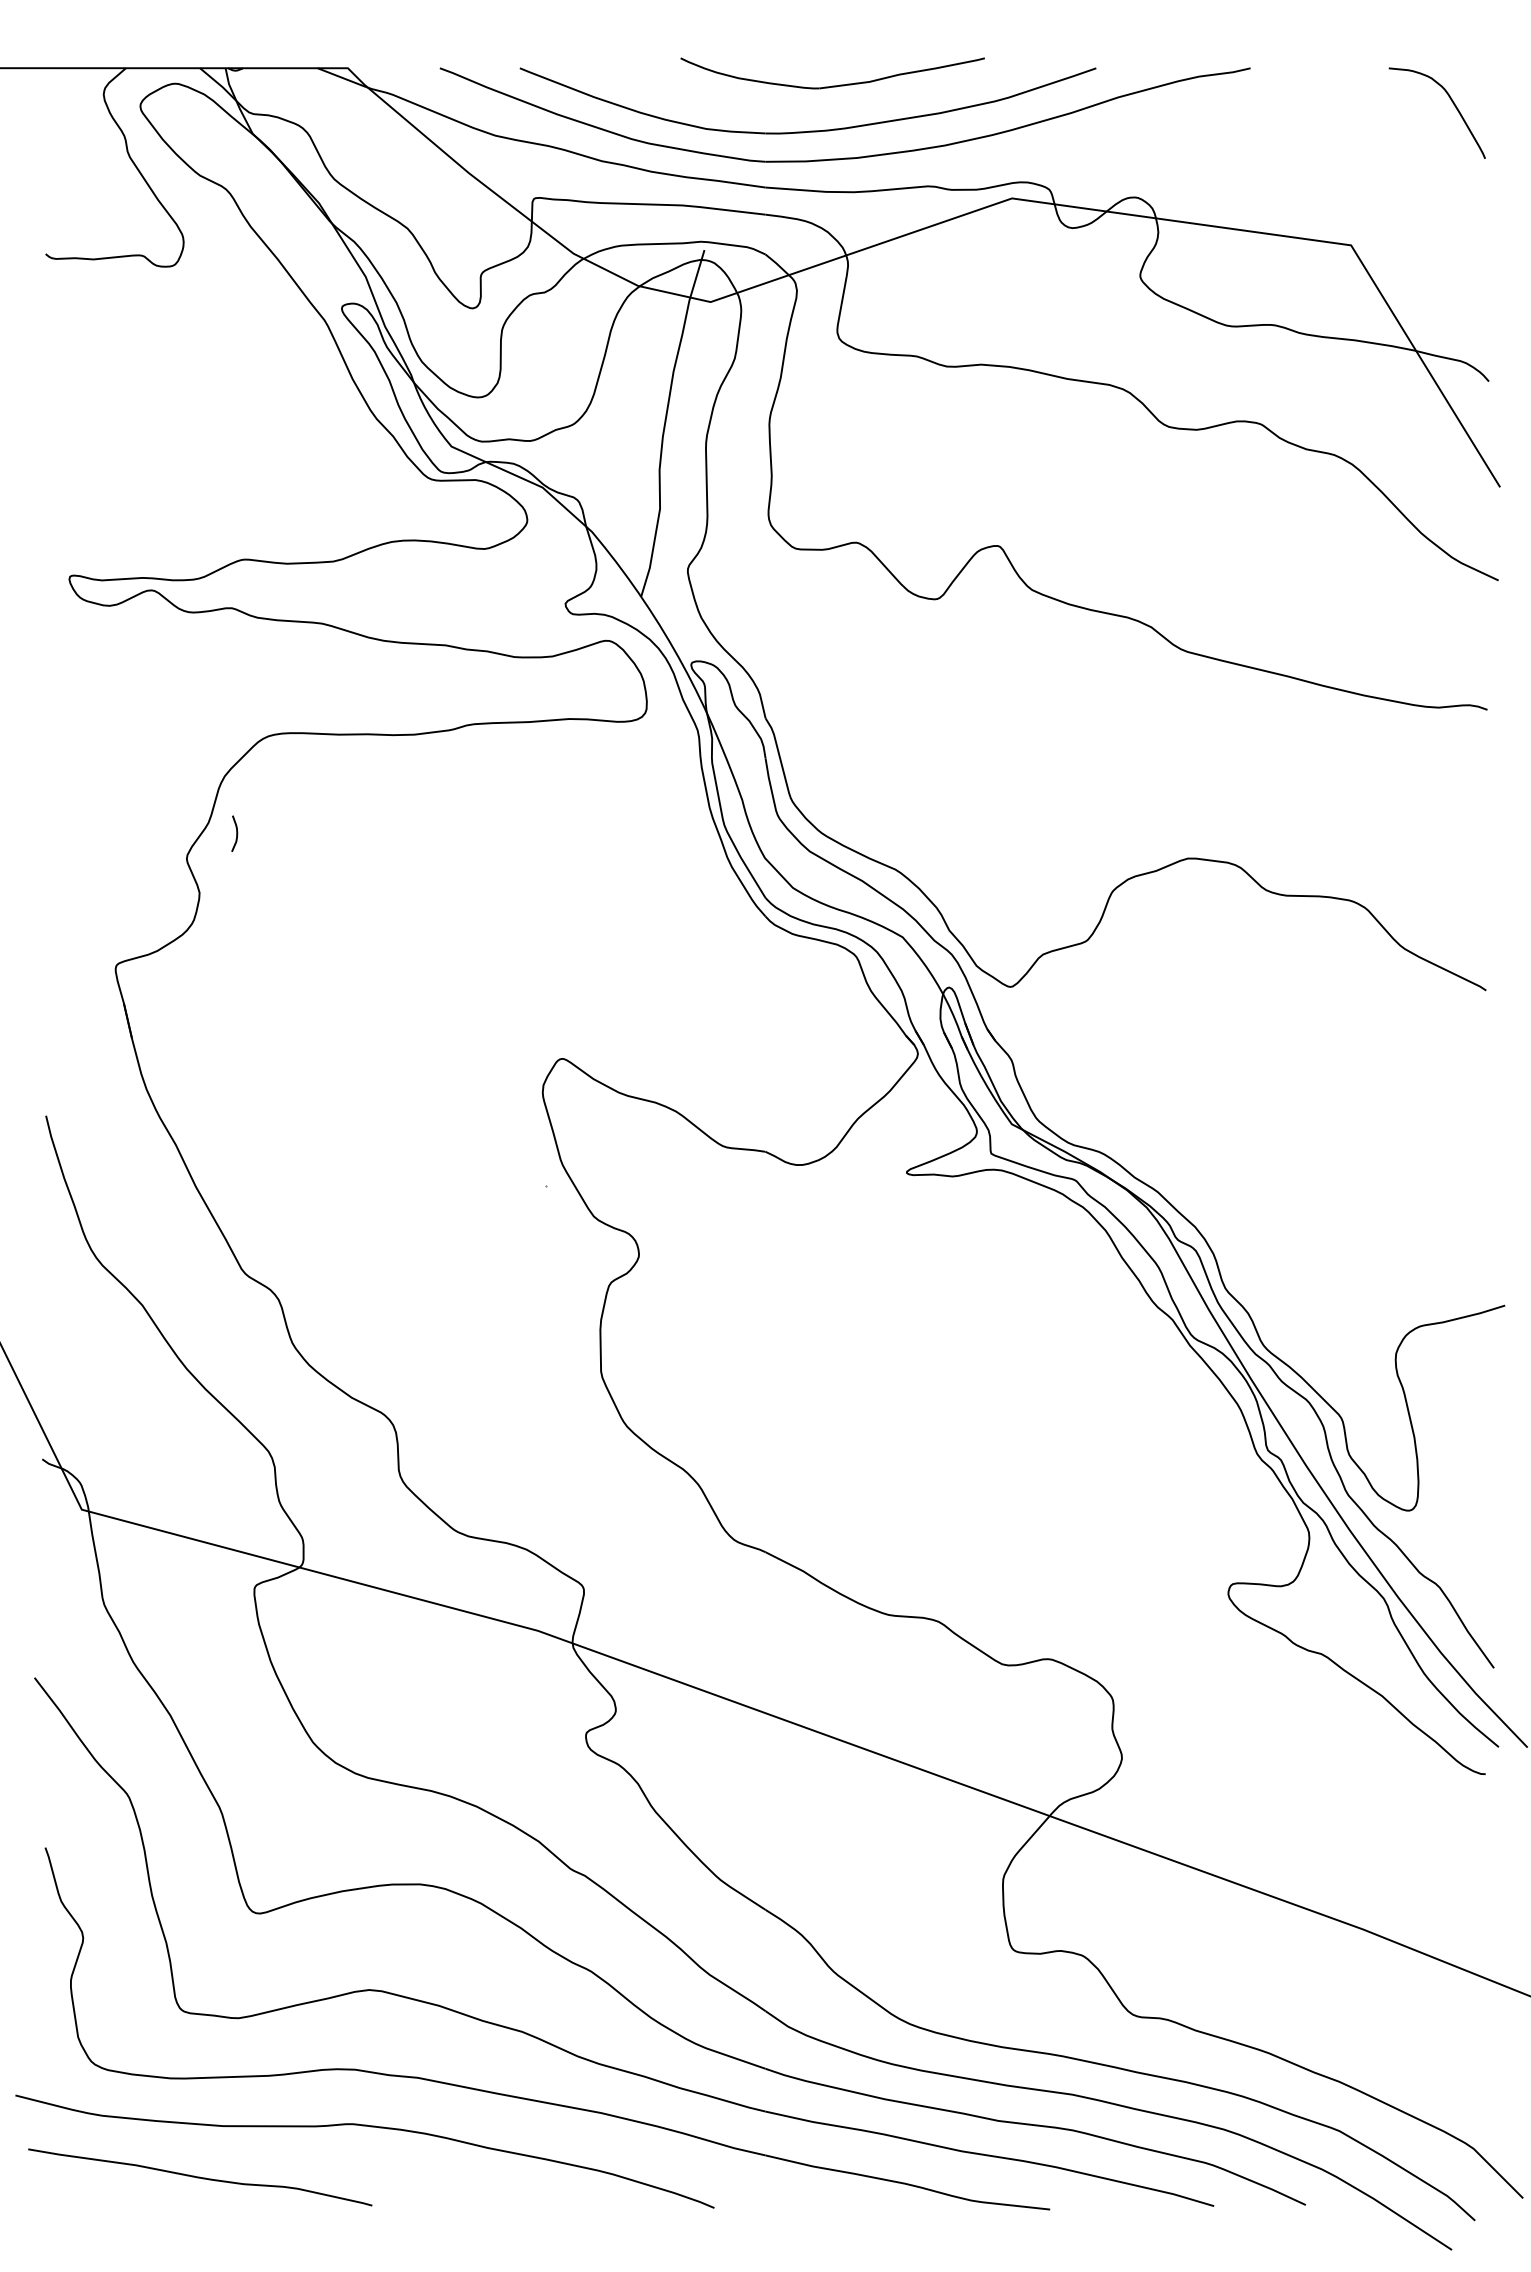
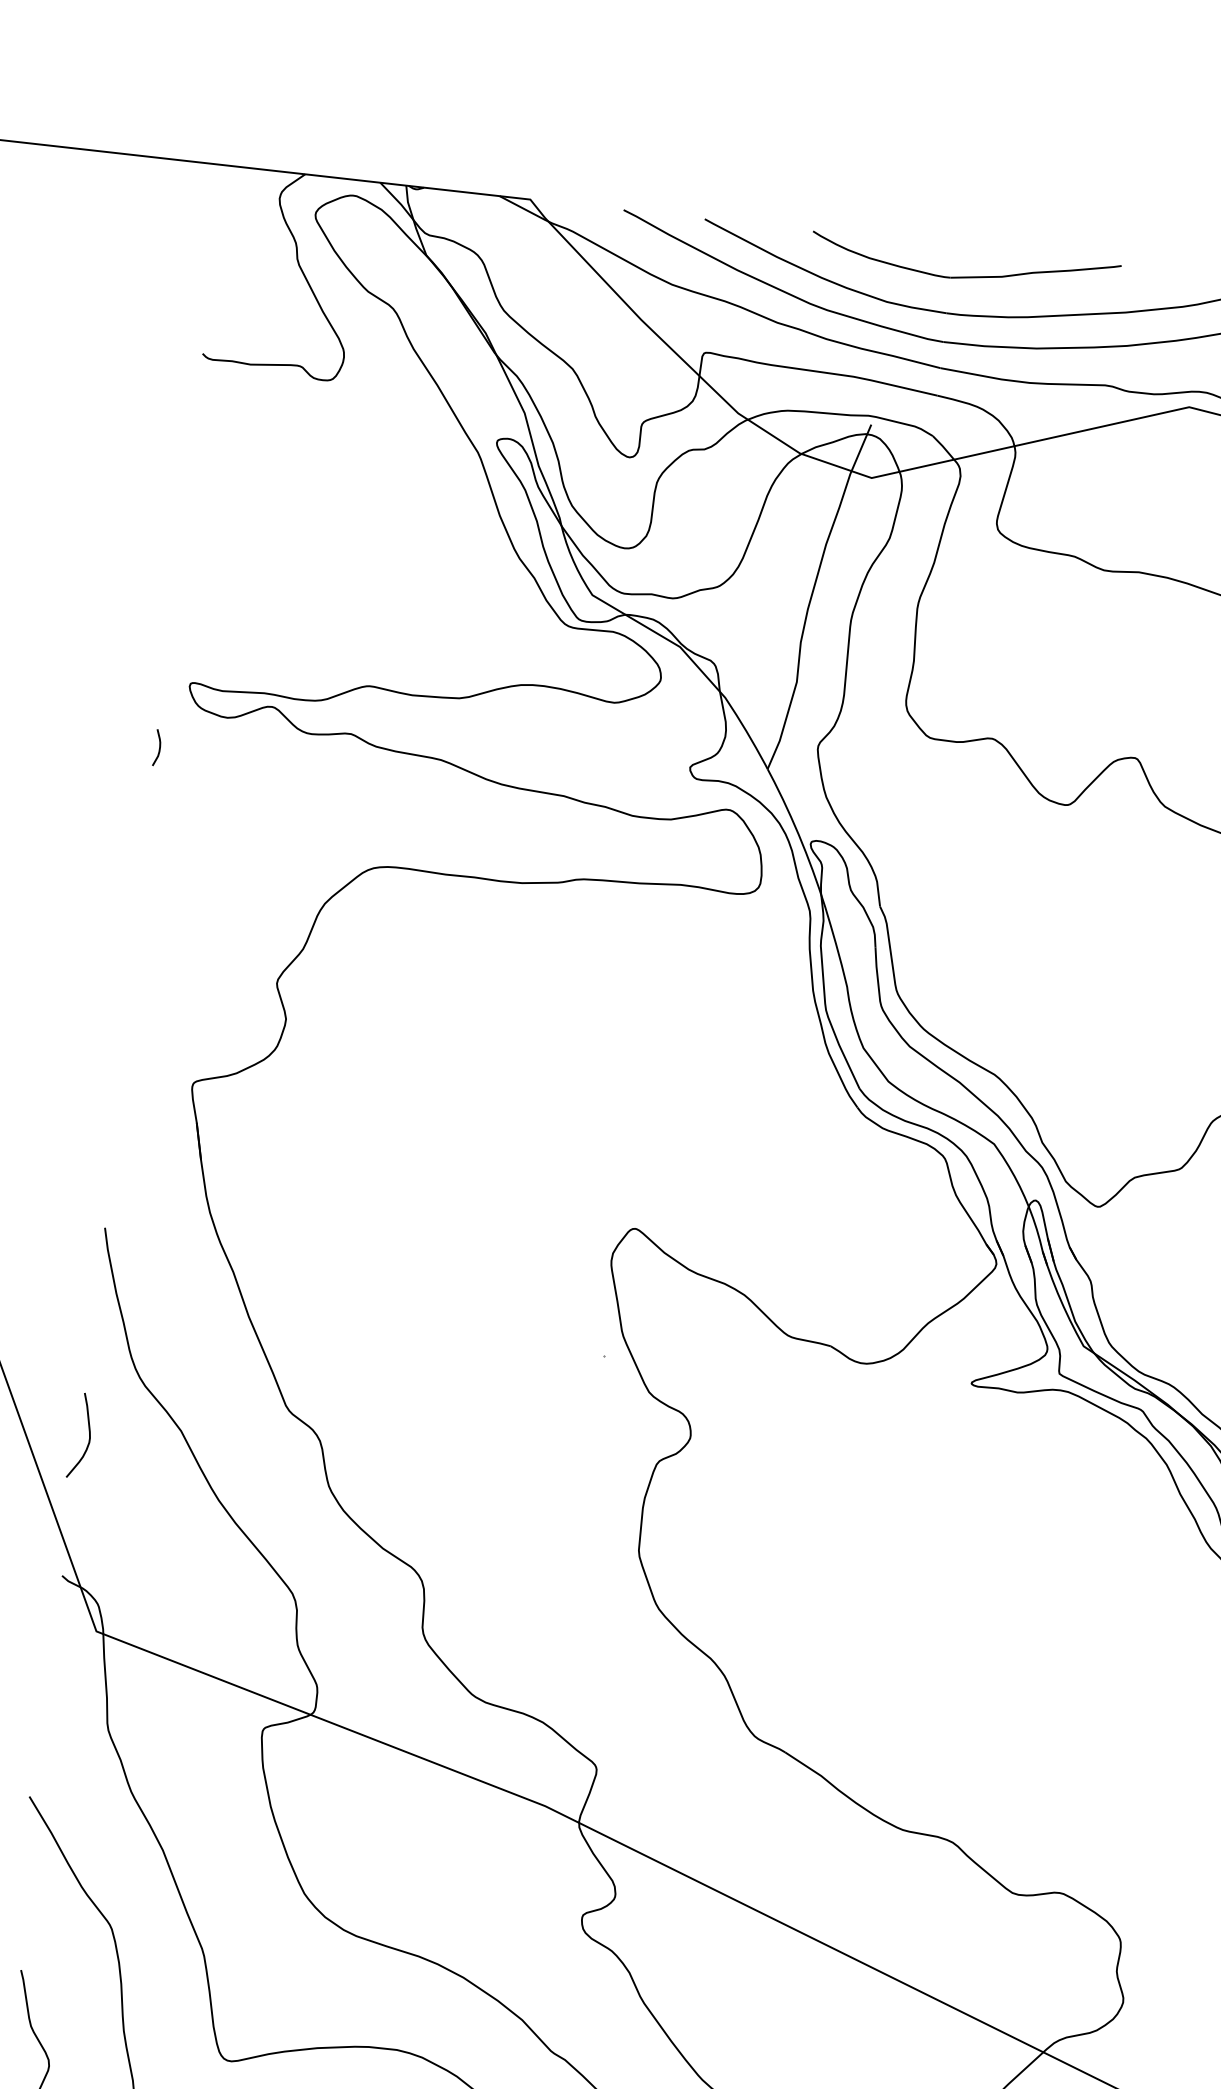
part: (832, 85) -> (964, 276), moved
curve: (236, 833) -> (159, 747), moved
curve: (52, 1317) -> (88, 1433), added

